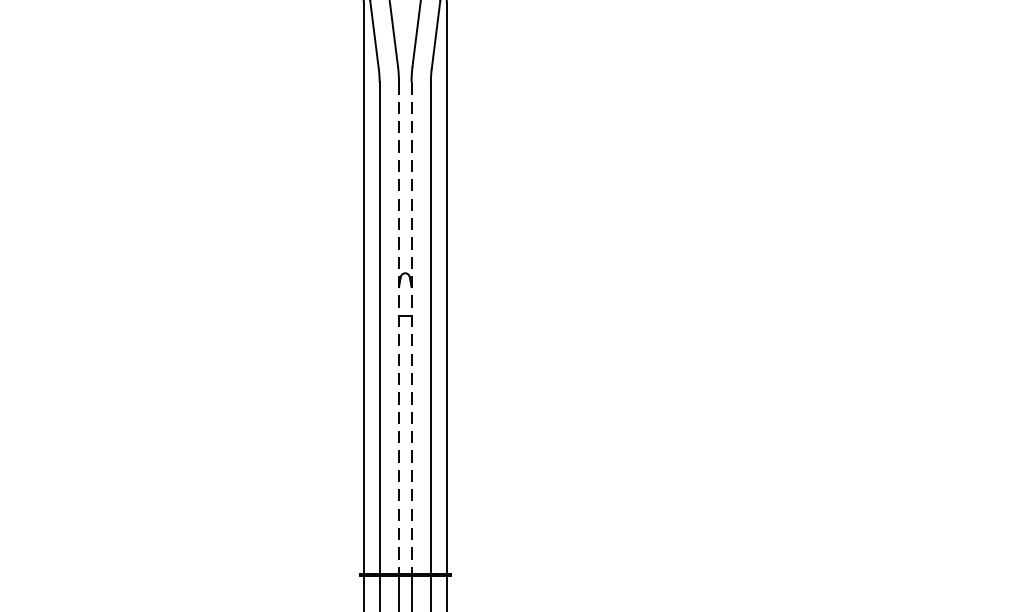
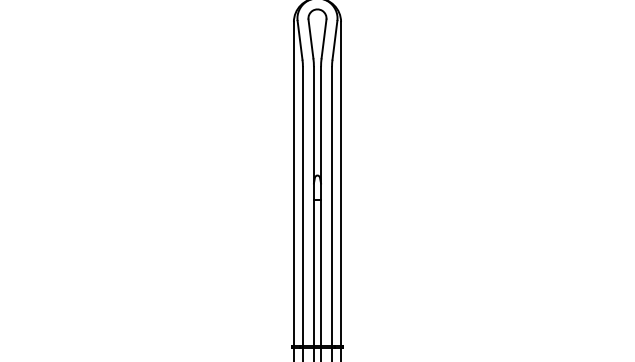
line: (398, 327) -> (313, 206), dashed -> solid
line: (412, 327) -> (321, 206), dashed -> solid

